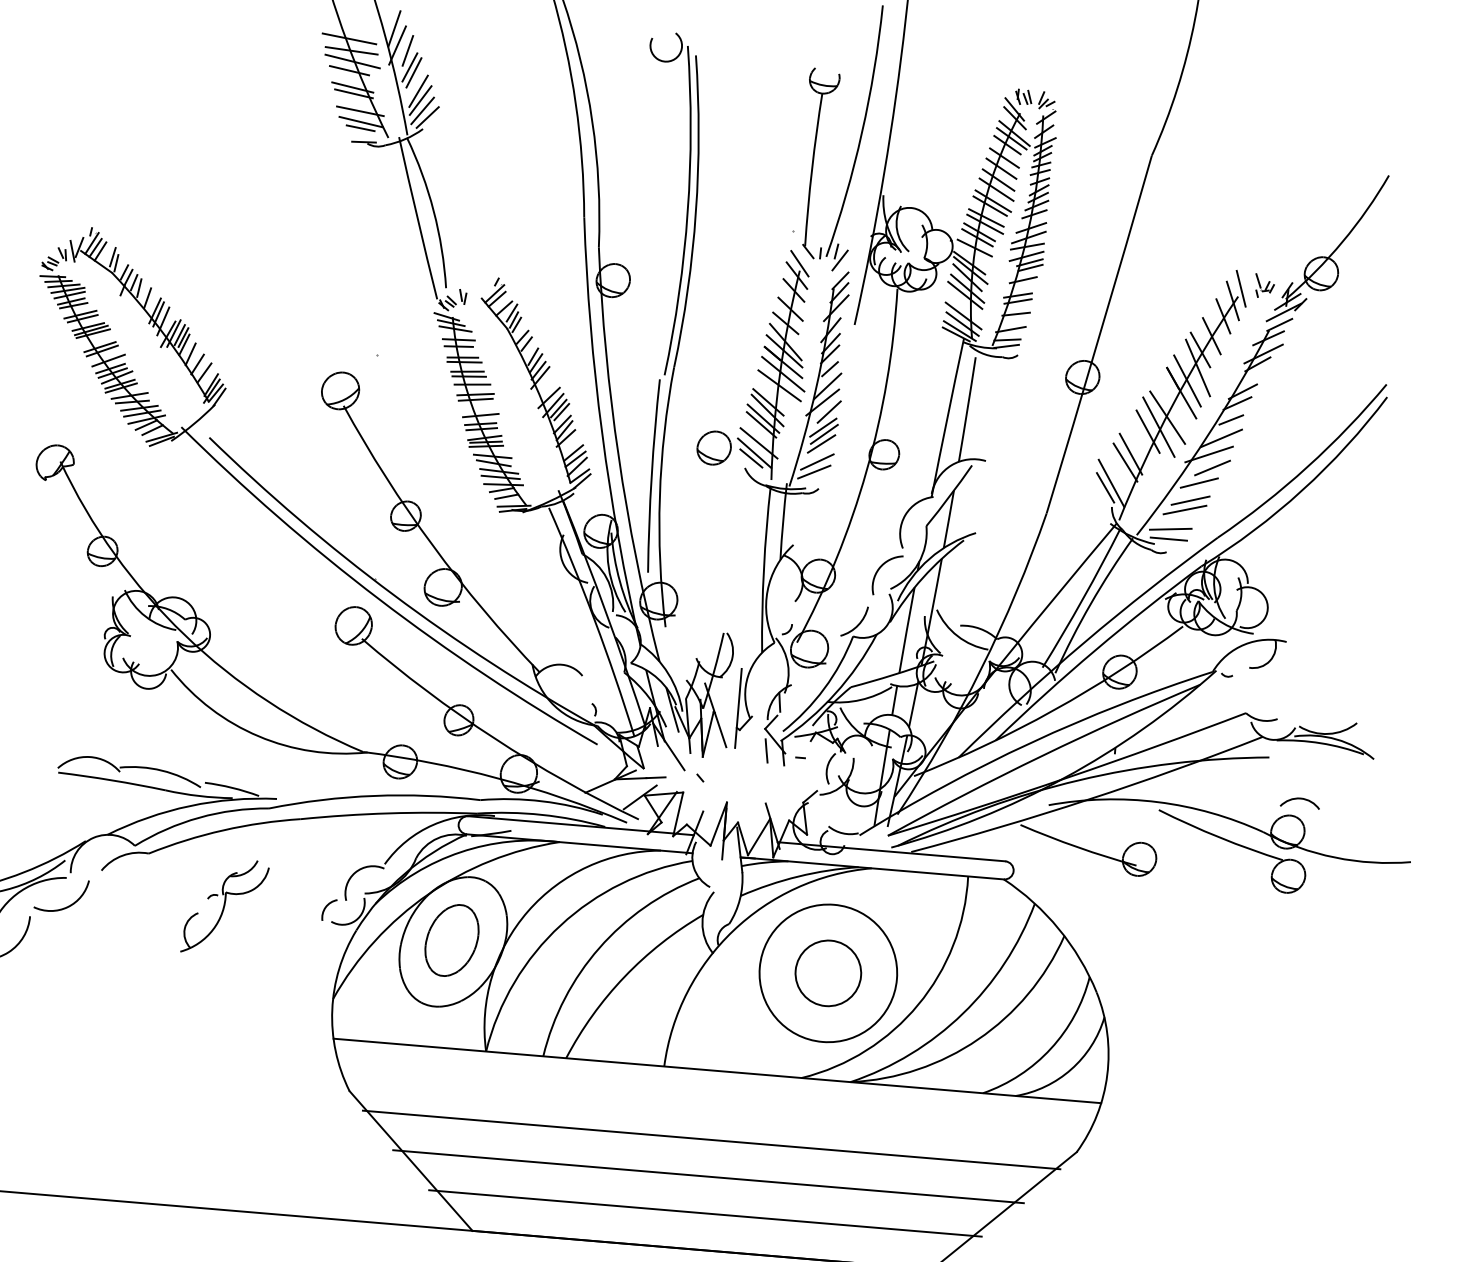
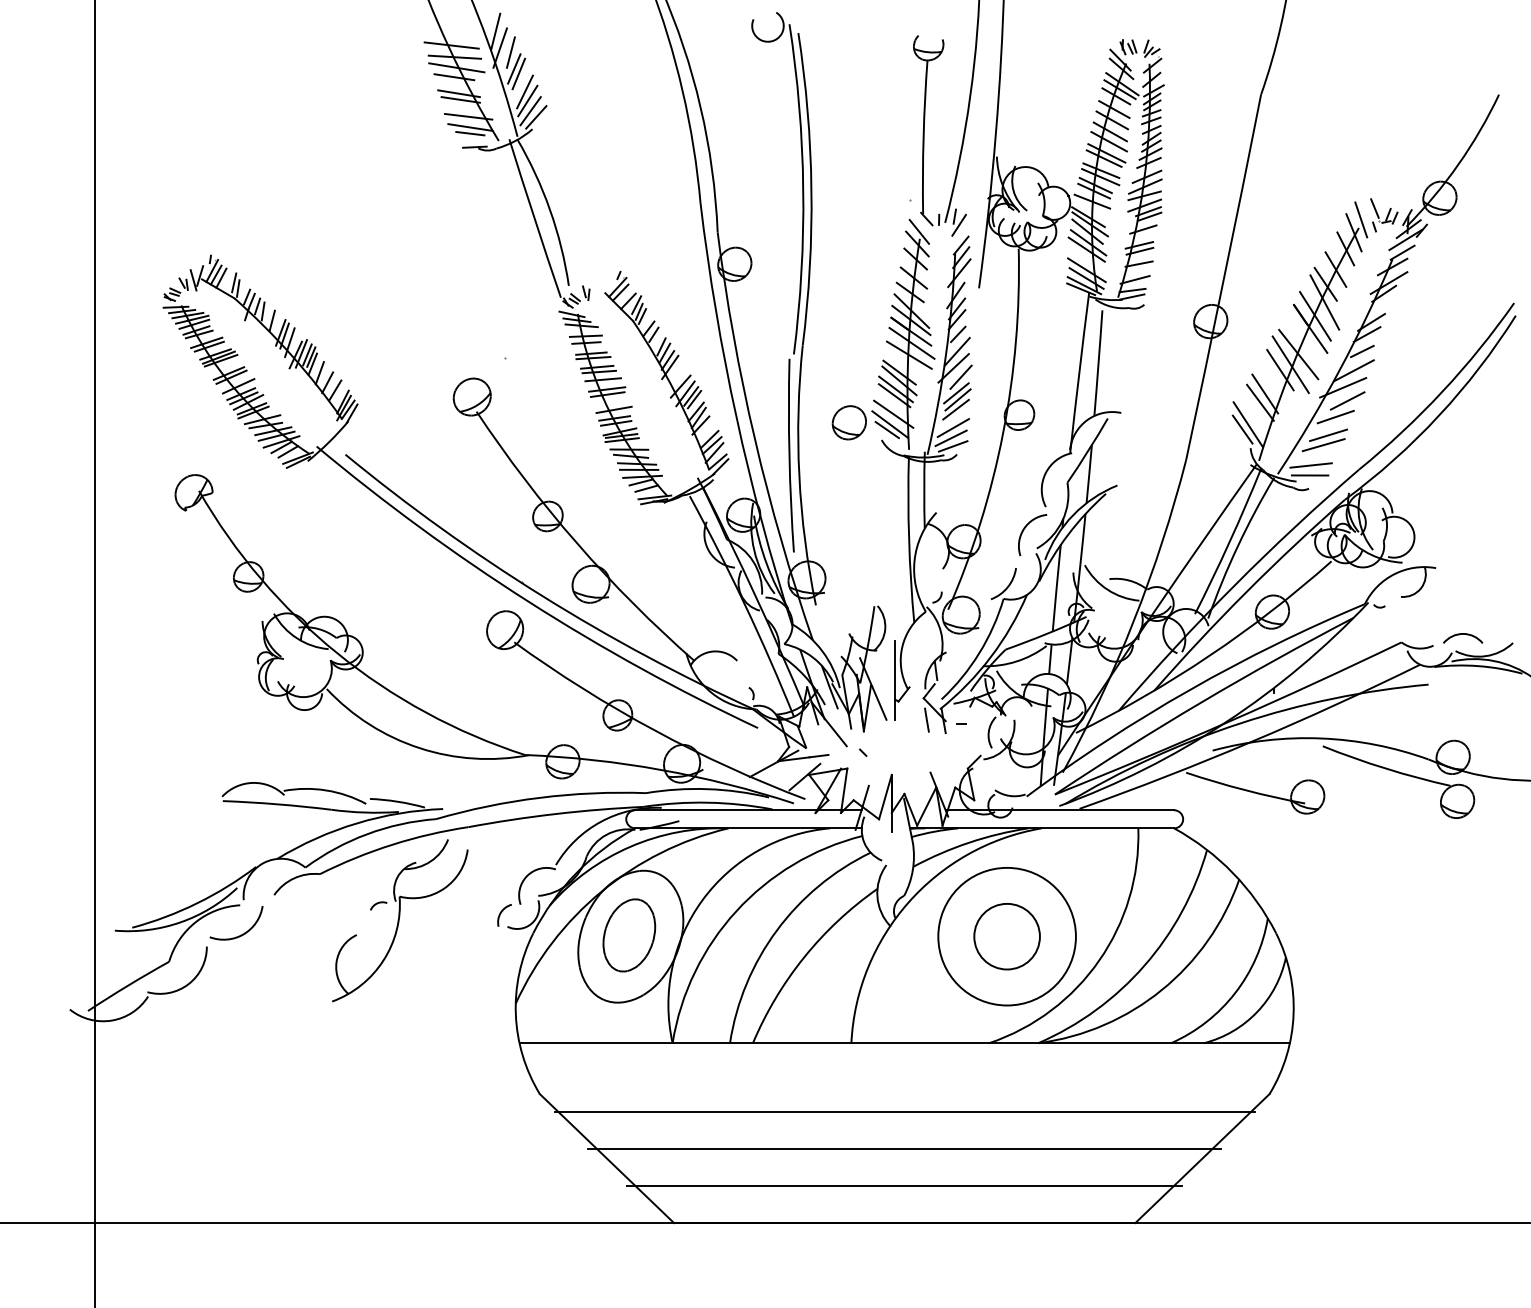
part: (1264, 286) -> (1384, 215), size x1.43
line: (814, 480) -> (952, 446), added
arc: (1300, 799) -> (1463, 634), moved
part: (225, 906) -> (400, 920), size x1.67

